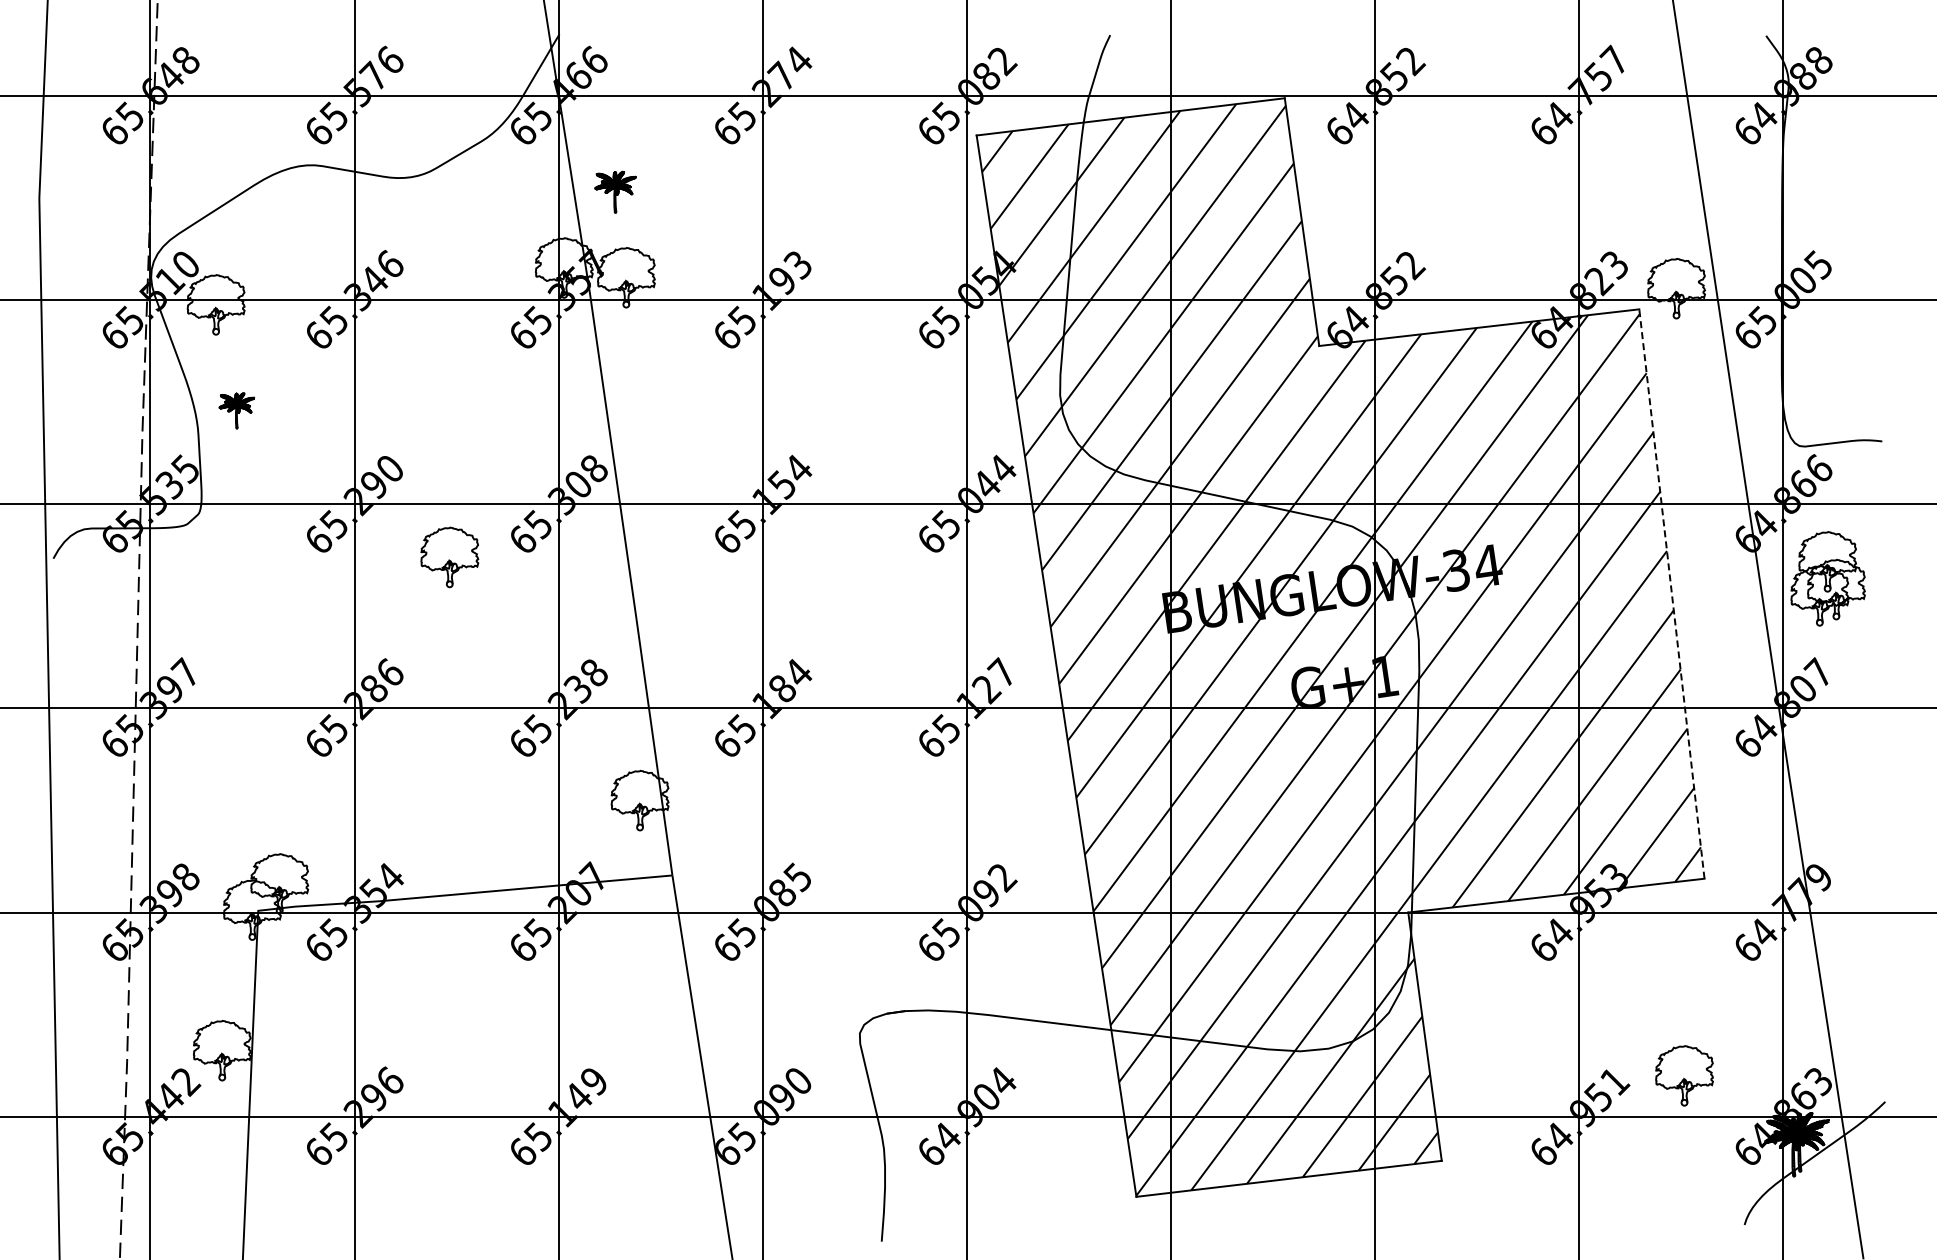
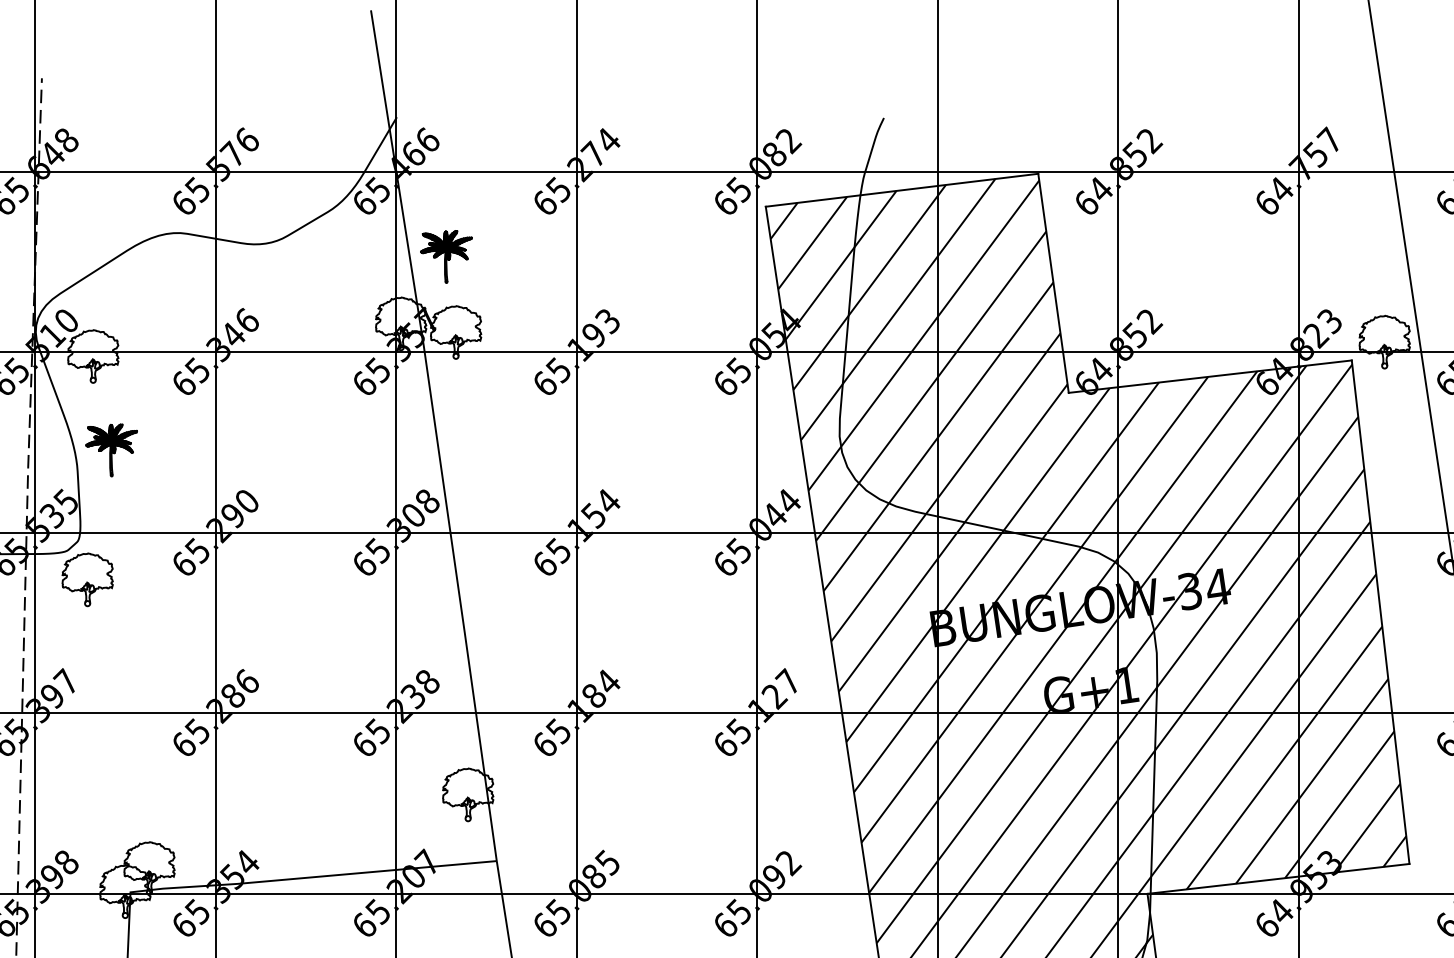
part: (615, 192) -> (446, 257), size x1.43
part: (236, 410) -> (111, 449), size x1.67
part: (449, 557) -> (87, 579), moved
line: (1671, 594) -> (1380, 612), dashed -> solid

